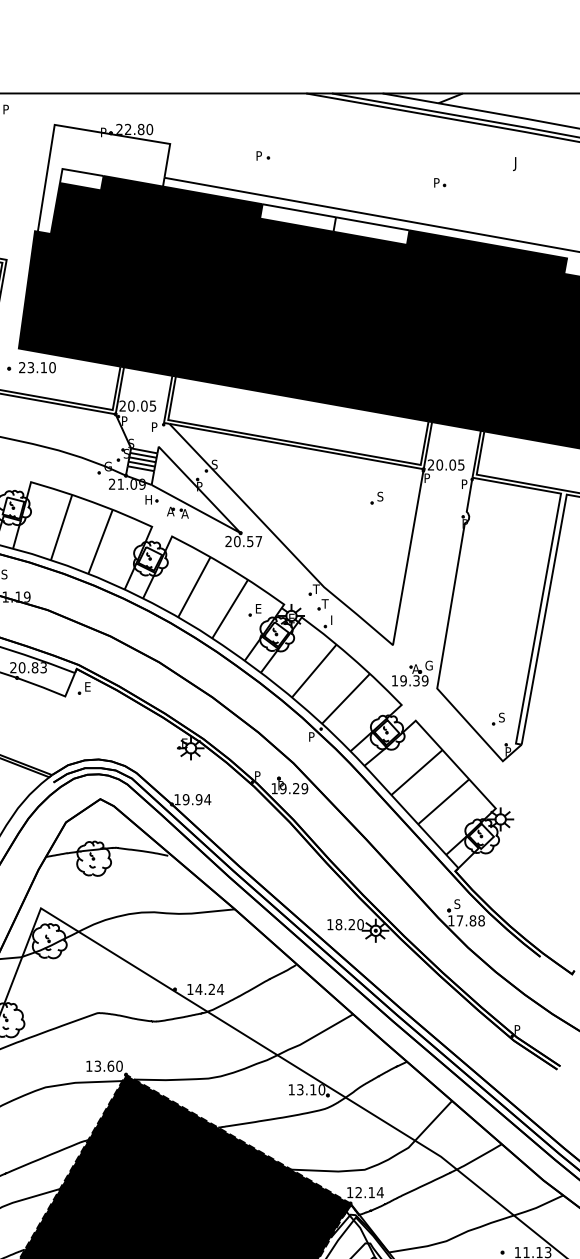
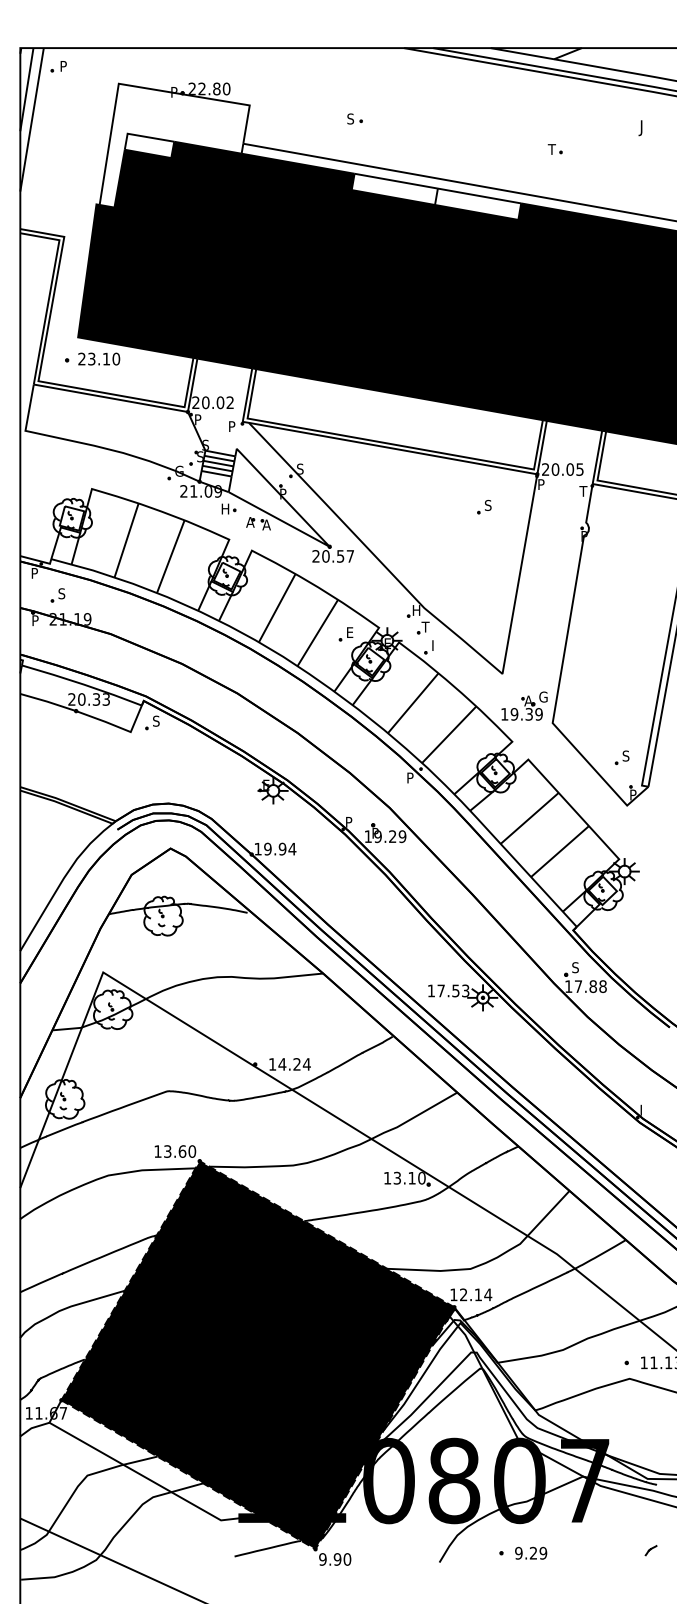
text: (258, 155) -> (350, 118), P -> S
text: (436, 182) -> (551, 149), P -> T
text: (152, 405) -> (229, 402), 20.05 -> 20.02
text: (464, 484) -> (583, 491), P -> T
text: (316, 589) -> (415, 610), T -> H
text: (35, 667) -> (96, 699), 20.83 -> 20.33
text: (87, 686) -> (156, 720), E -> S
text: (349, 924) -> (453, 990), 18.20 -> 17.53
text: (518, 1027) -> (644, 1107), P -> I

